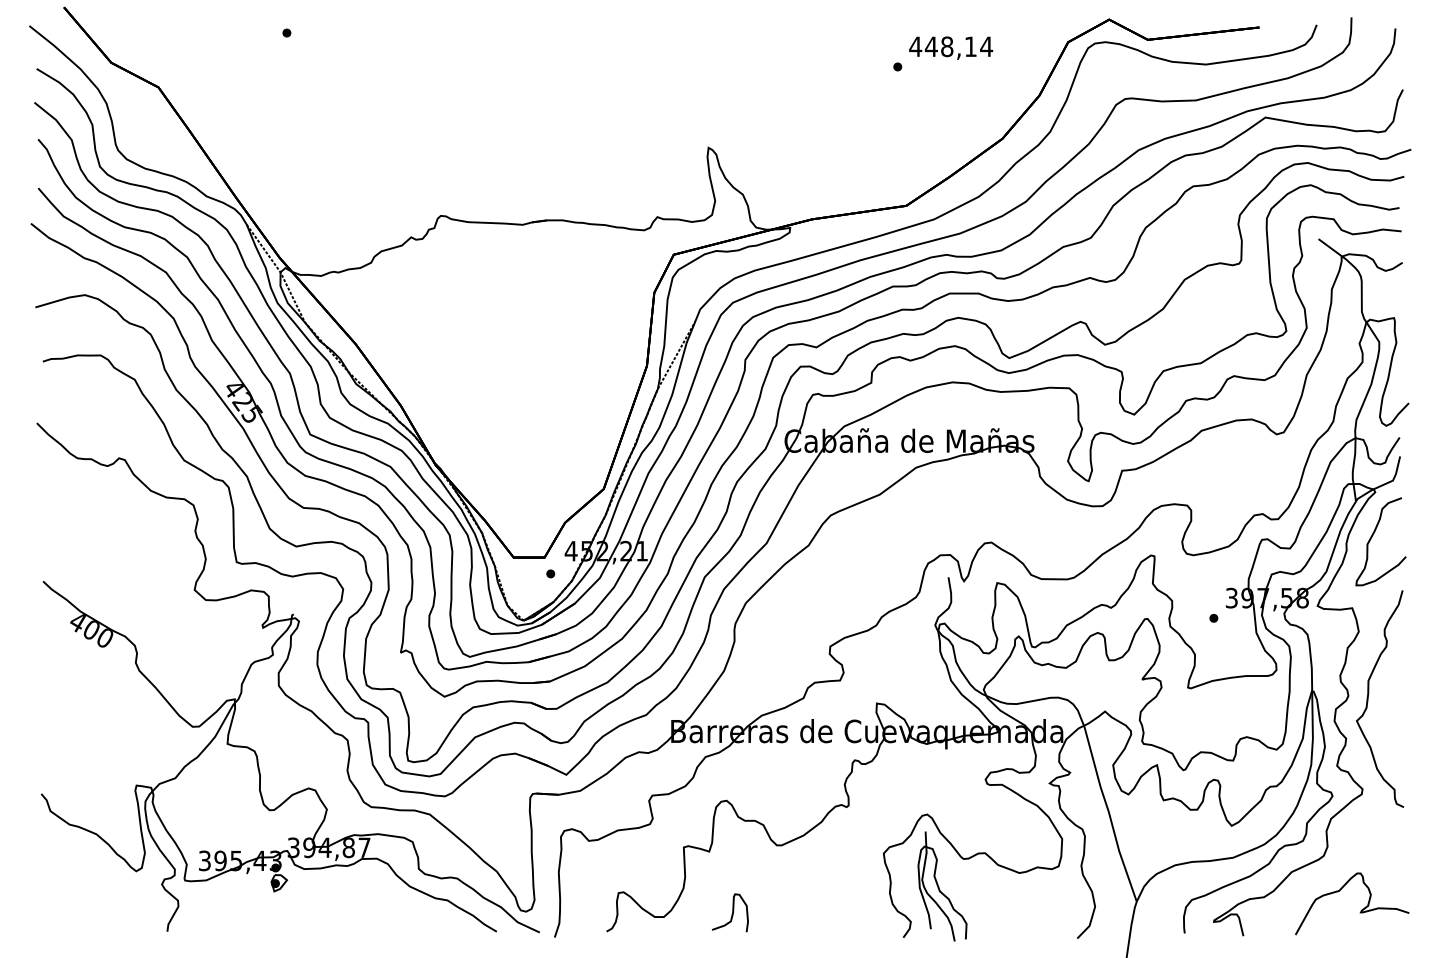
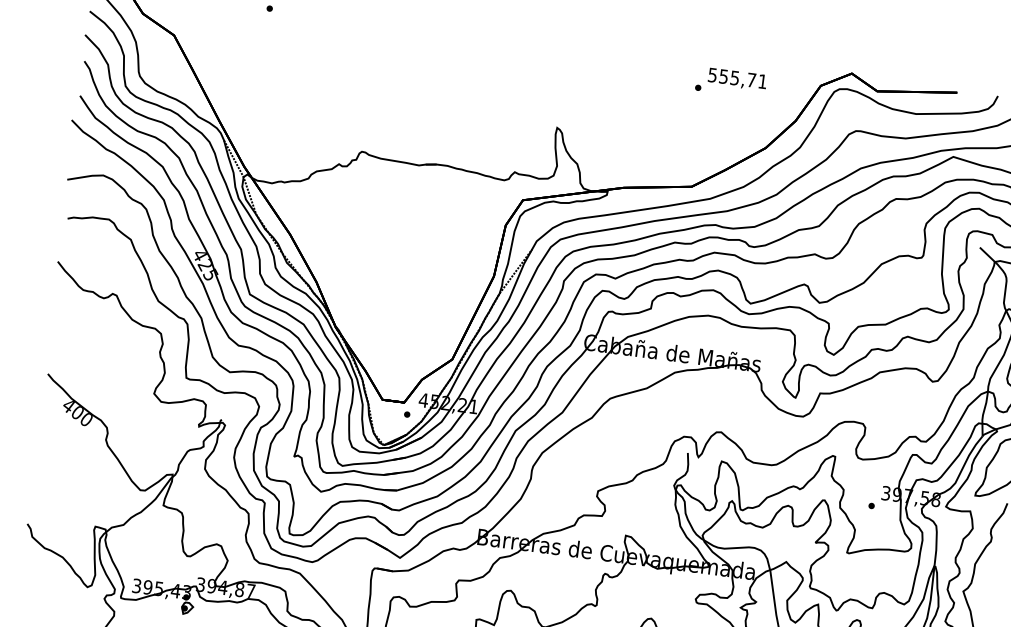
text: (951, 46) -> (738, 78), 448,14 -> 555,71

